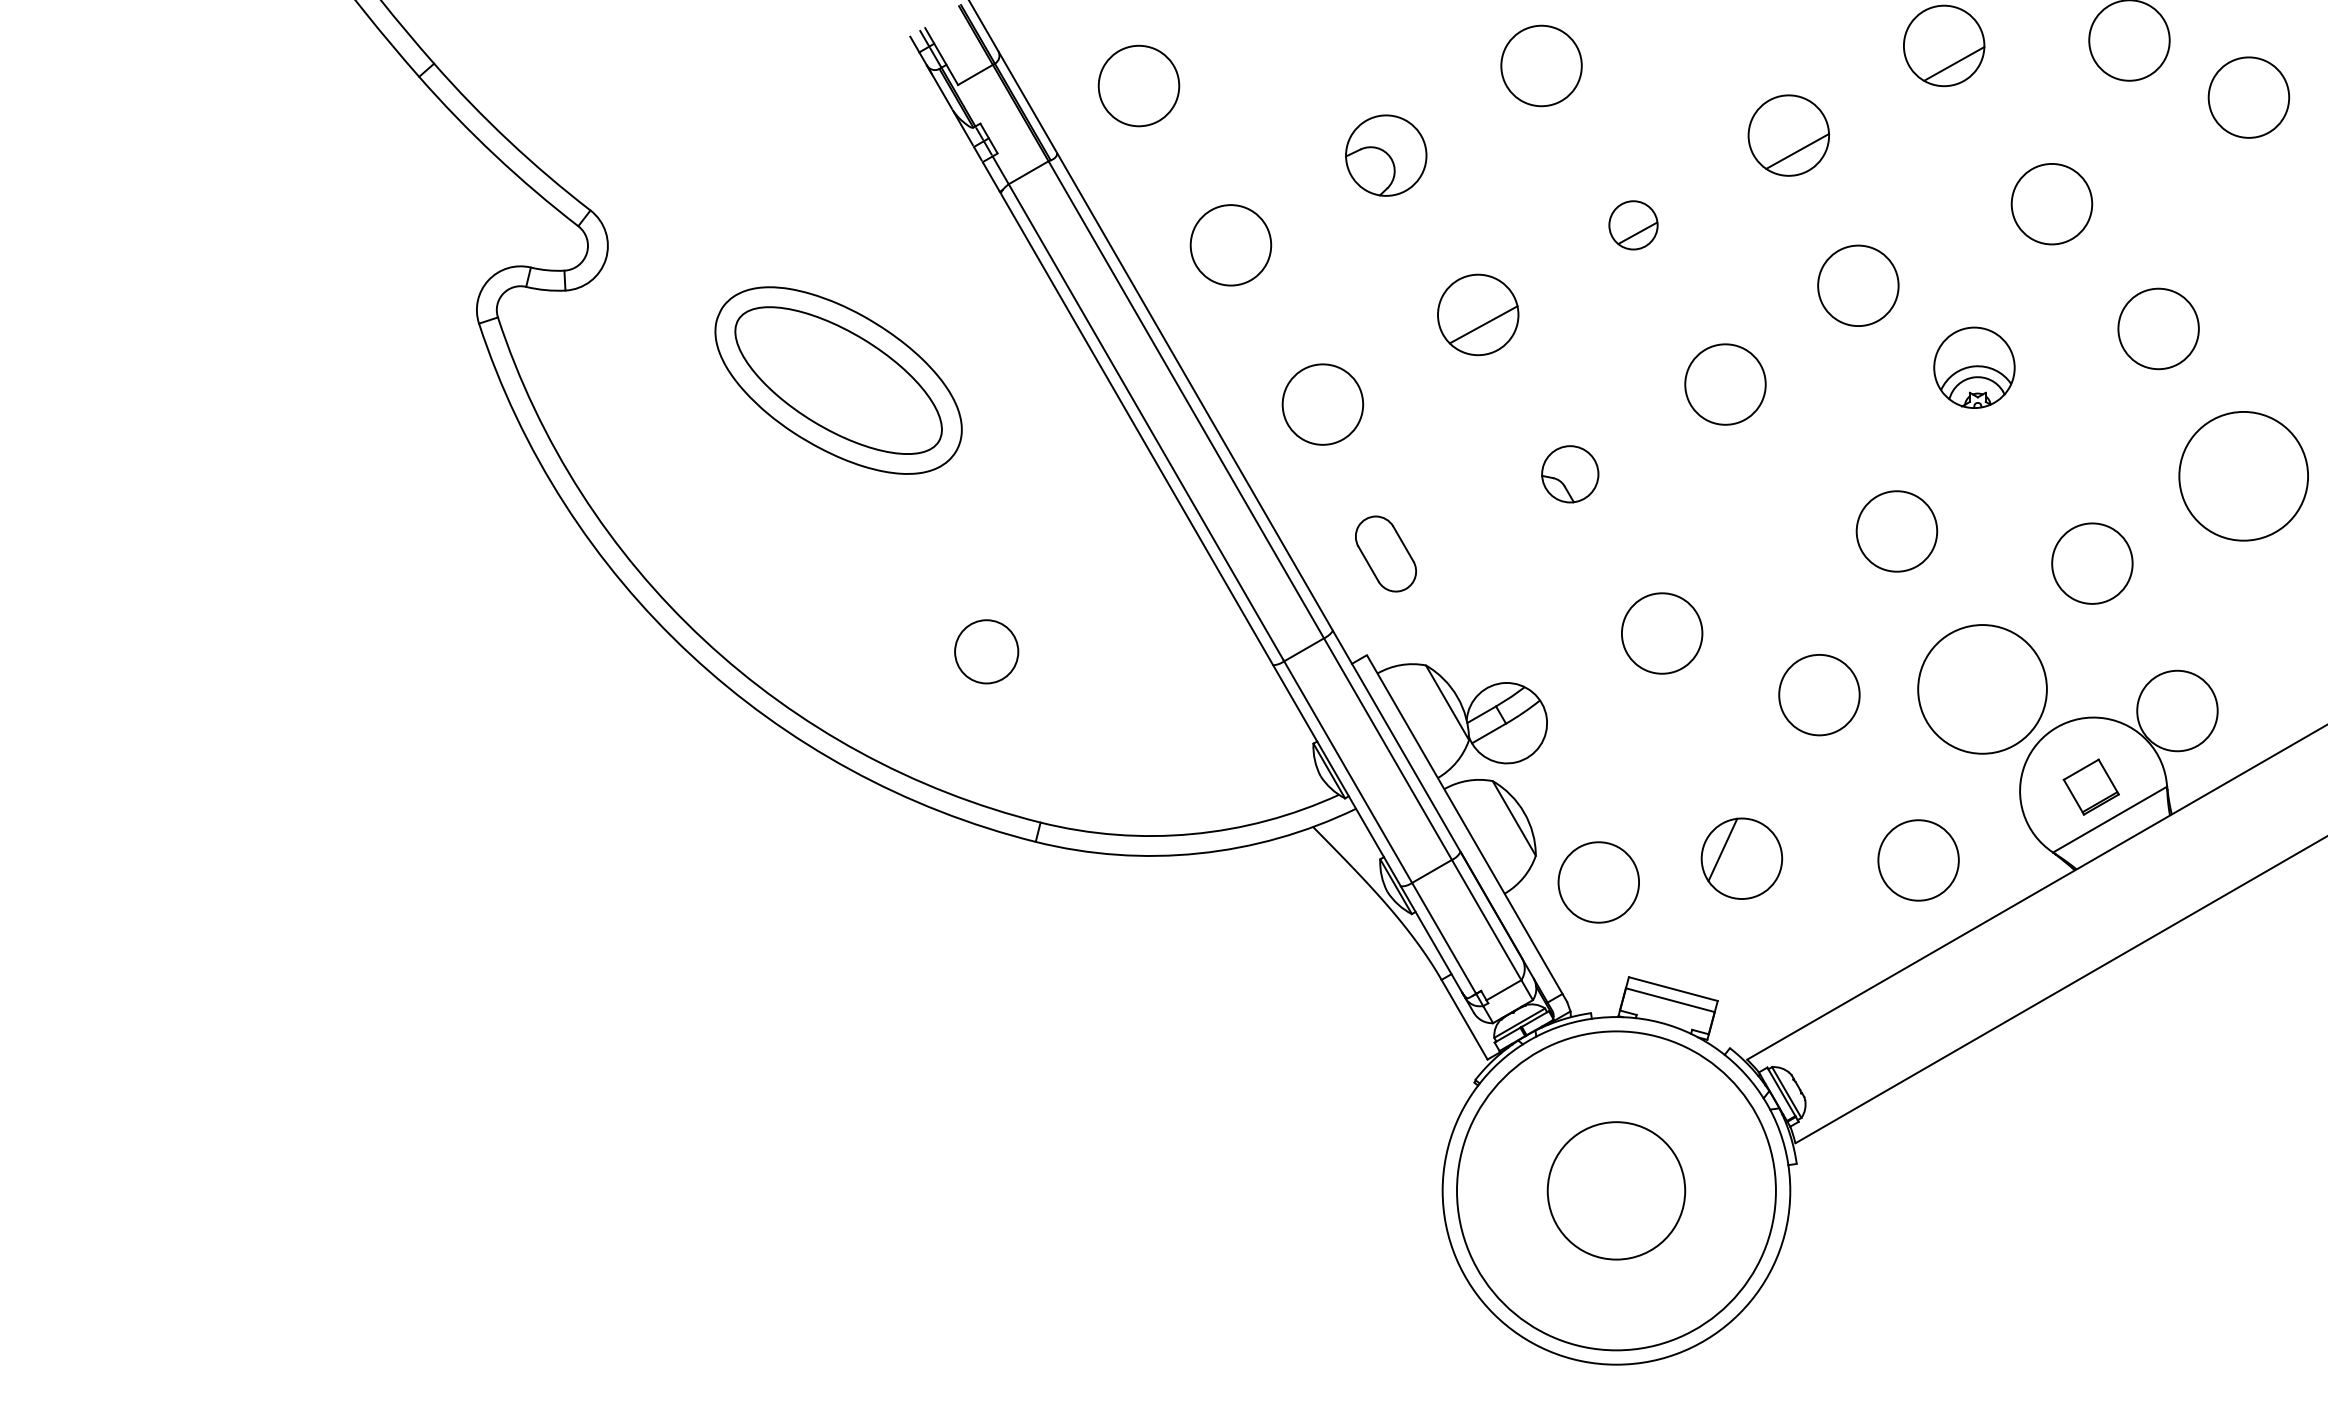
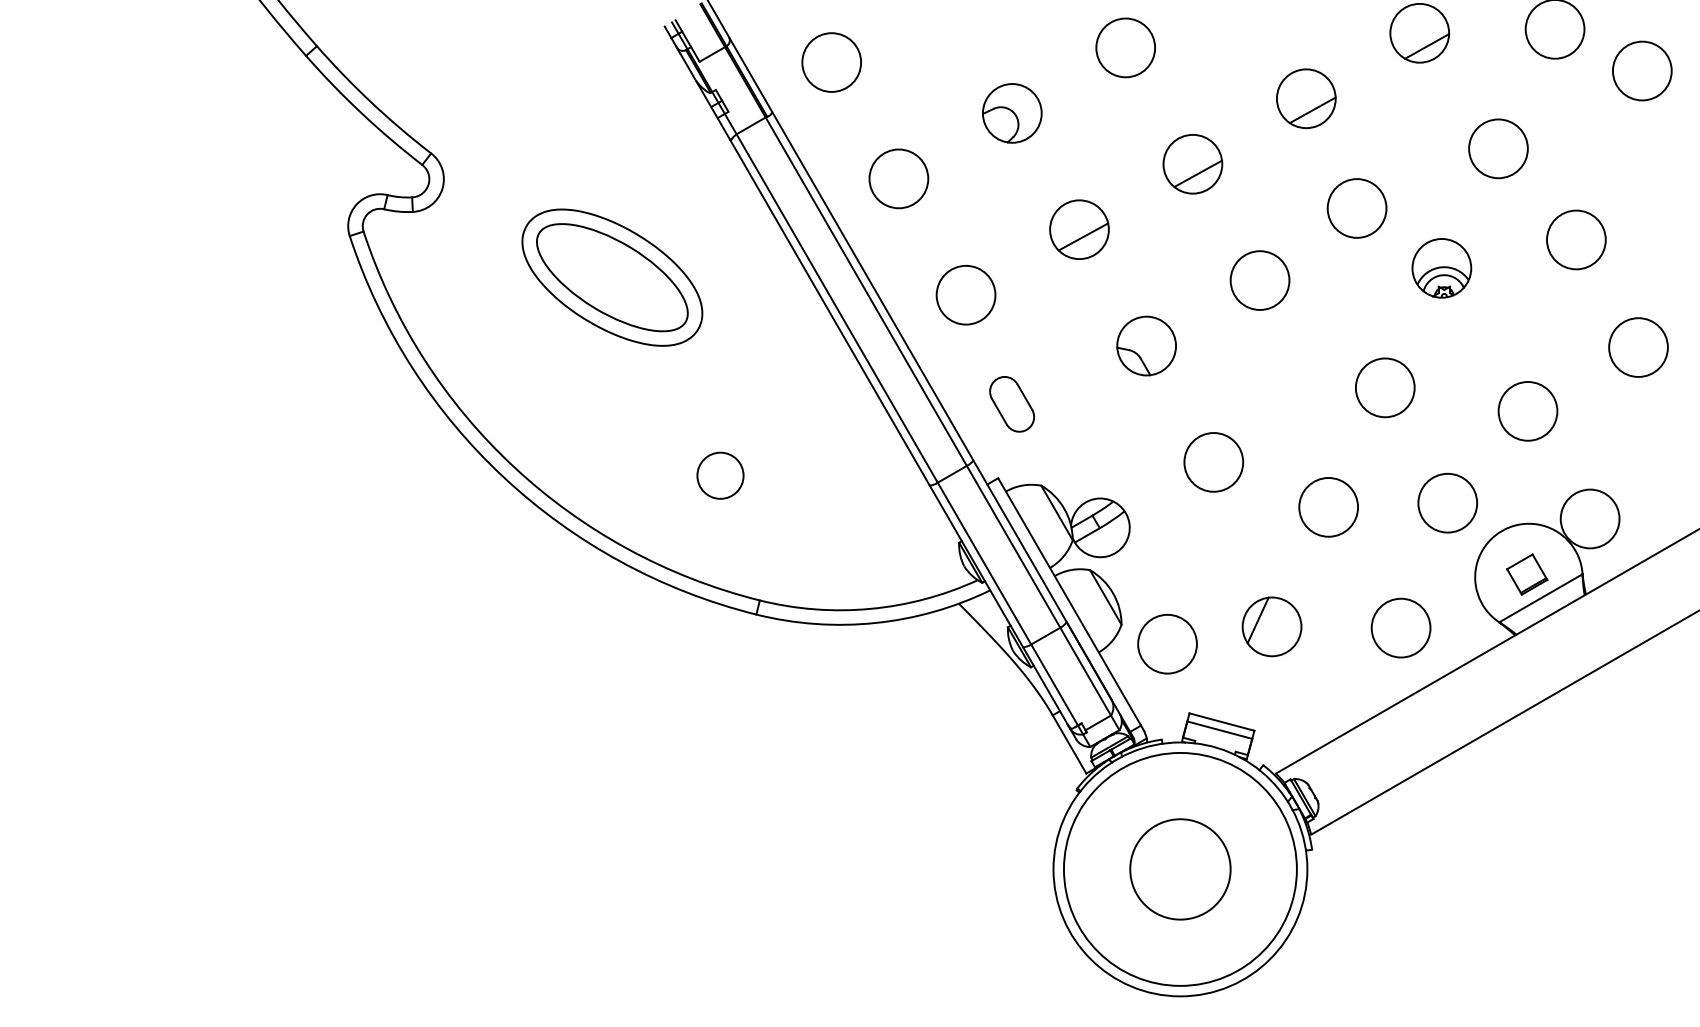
part: (1633, 225) -> (1192, 164), size x1.67
part: (1570, 474) -> (1146, 346), size x1.43
circle: (2243, 476) -> (1638, 347), size x0.62
circle: (1982, 689) -> (1447, 503), size x0.62

